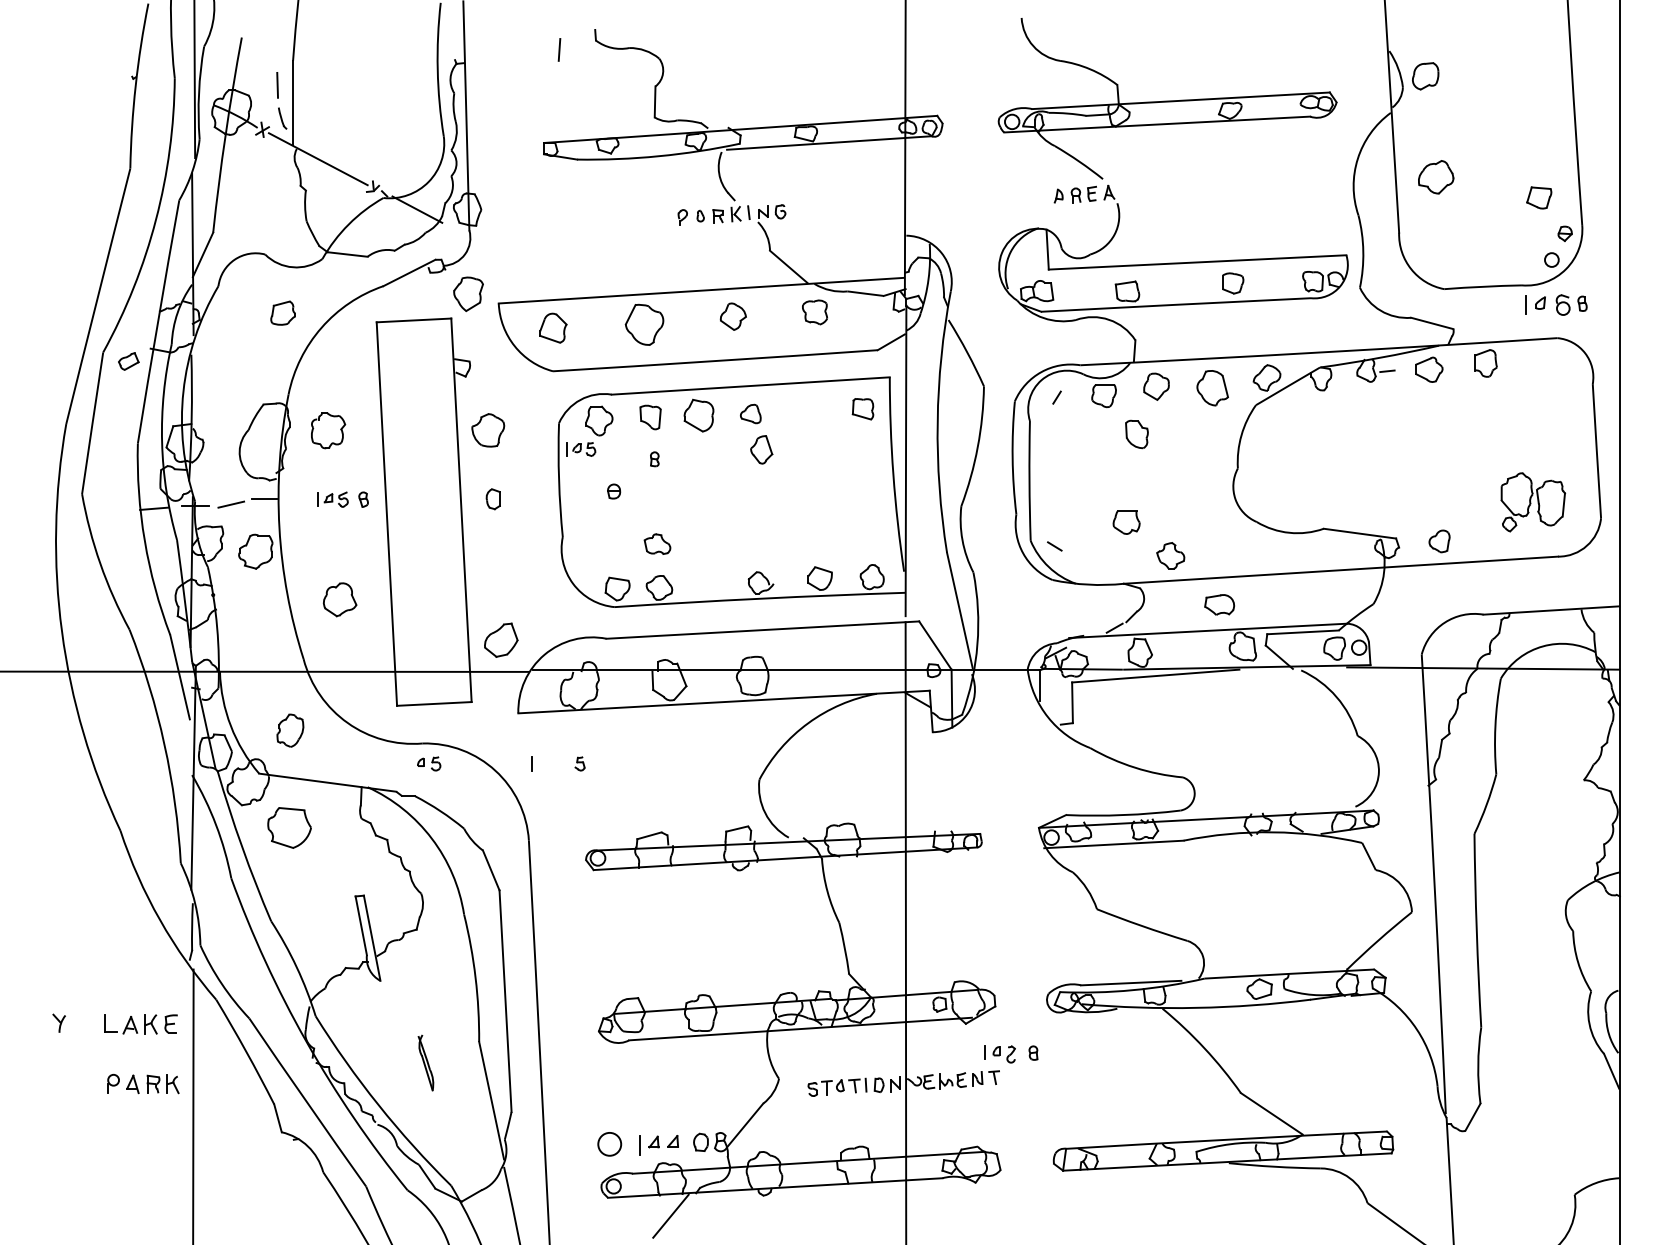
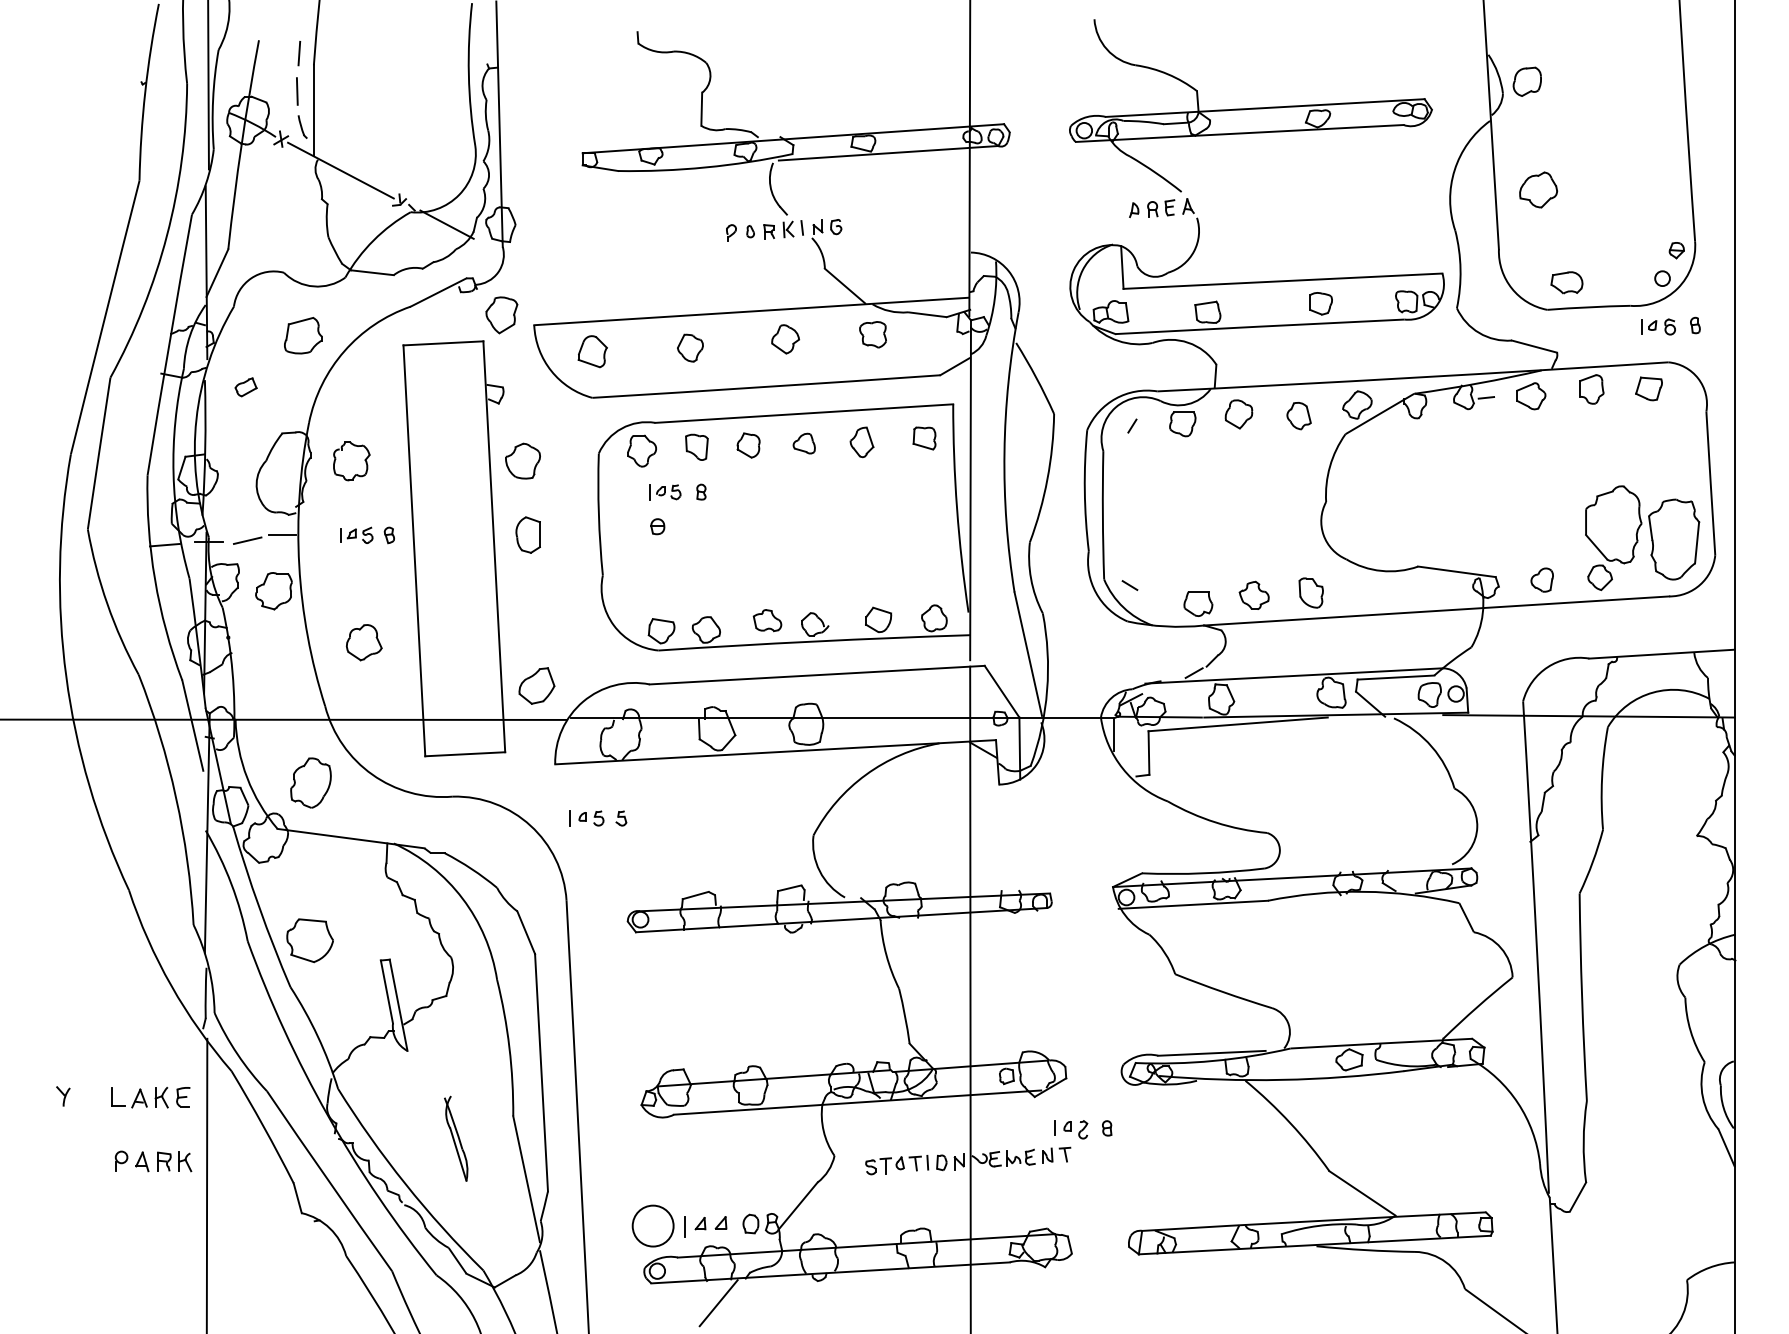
line: (559, 49) -> (299, 53), moved
part: (1539, 197) -> (1649, 388), moved
part: (1548, 305) -> (1658, 327), size x0.71
part: (283, 312) -> (303, 334), size x1.43
part: (644, 324) -> (690, 347), size x0.62
part: (128, 361) -> (245, 387), moved
part: (1212, 388) -> (1298, 416), size x0.71
part: (698, 415) -> (748, 445), size x0.71
part: (1136, 434) -> (1310, 593), moved
part: (581, 449) -> (665, 492), moved
part: (761, 449) -> (861, 442), moved
part: (493, 498) -> (528, 534), size x1.67
part: (1533, 502) -> (1642, 538), size x1.67
part: (1126, 522) -> (1198, 603), moved
part: (657, 543) -> (767, 619), moved
part: (1219, 604) -> (1566, 282), moved
part: (290, 730) -> (311, 782), size x1.43
part: (429, 763) -> (591, 818), moved
part: (289, 827) -> (310, 940), moved
part: (425, 1062) -> (455, 1138), size x1.43
circle: (609, 1144) -> (652, 1226), size x1.67

